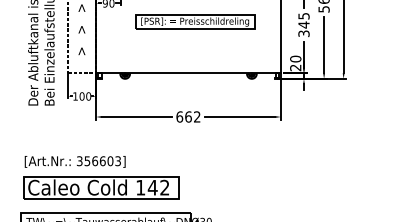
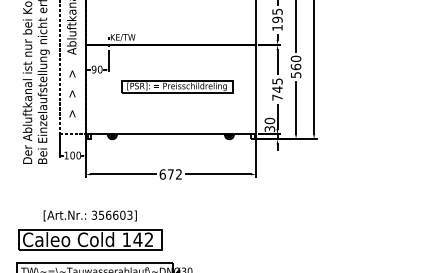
text: (303, 33) -> (277, 97), 345 -> 745
text: (296, 68) -> (270, 129), 20 -> 30
text: (188, 117) -> (170, 174), 662 -> 672
text: (74, 161) -> (89, 215), moved

